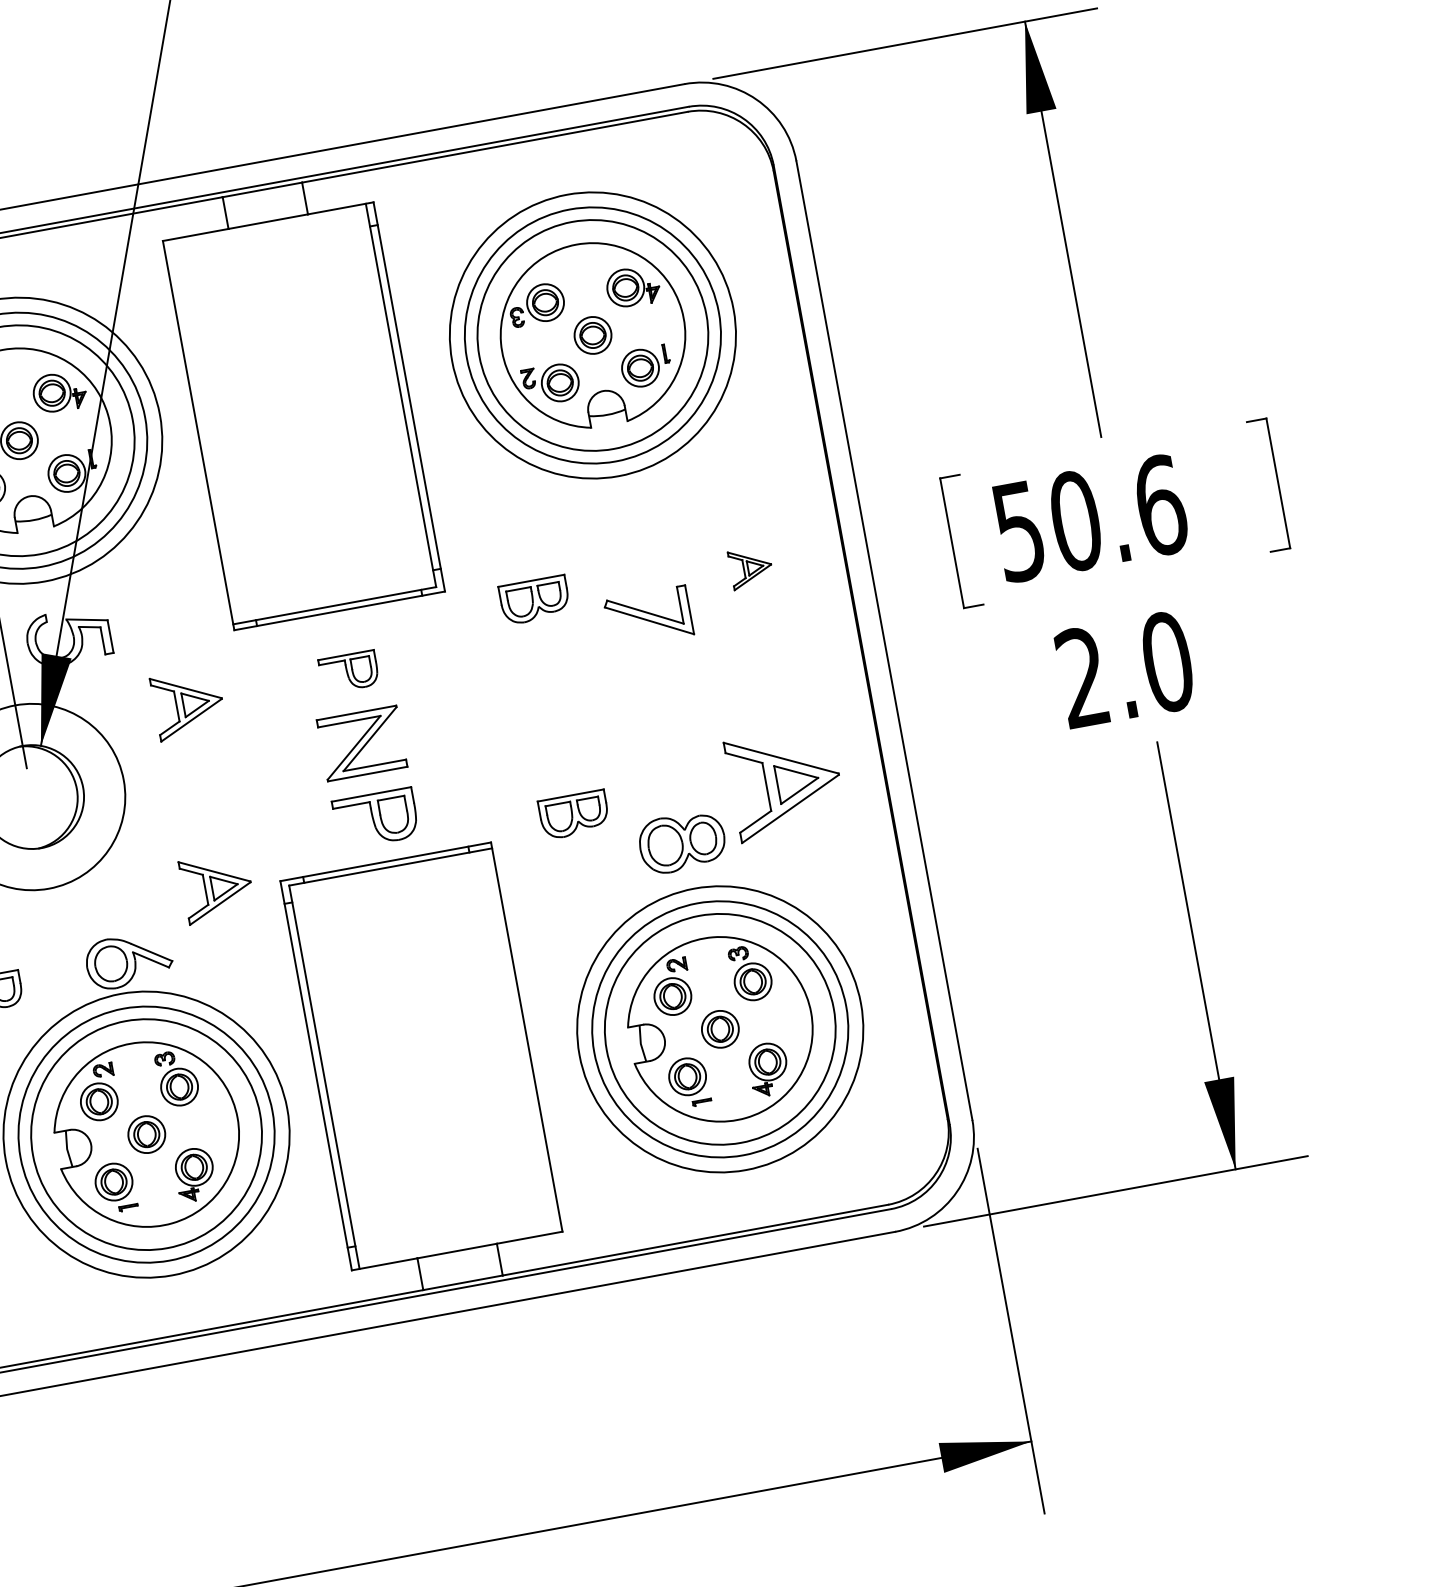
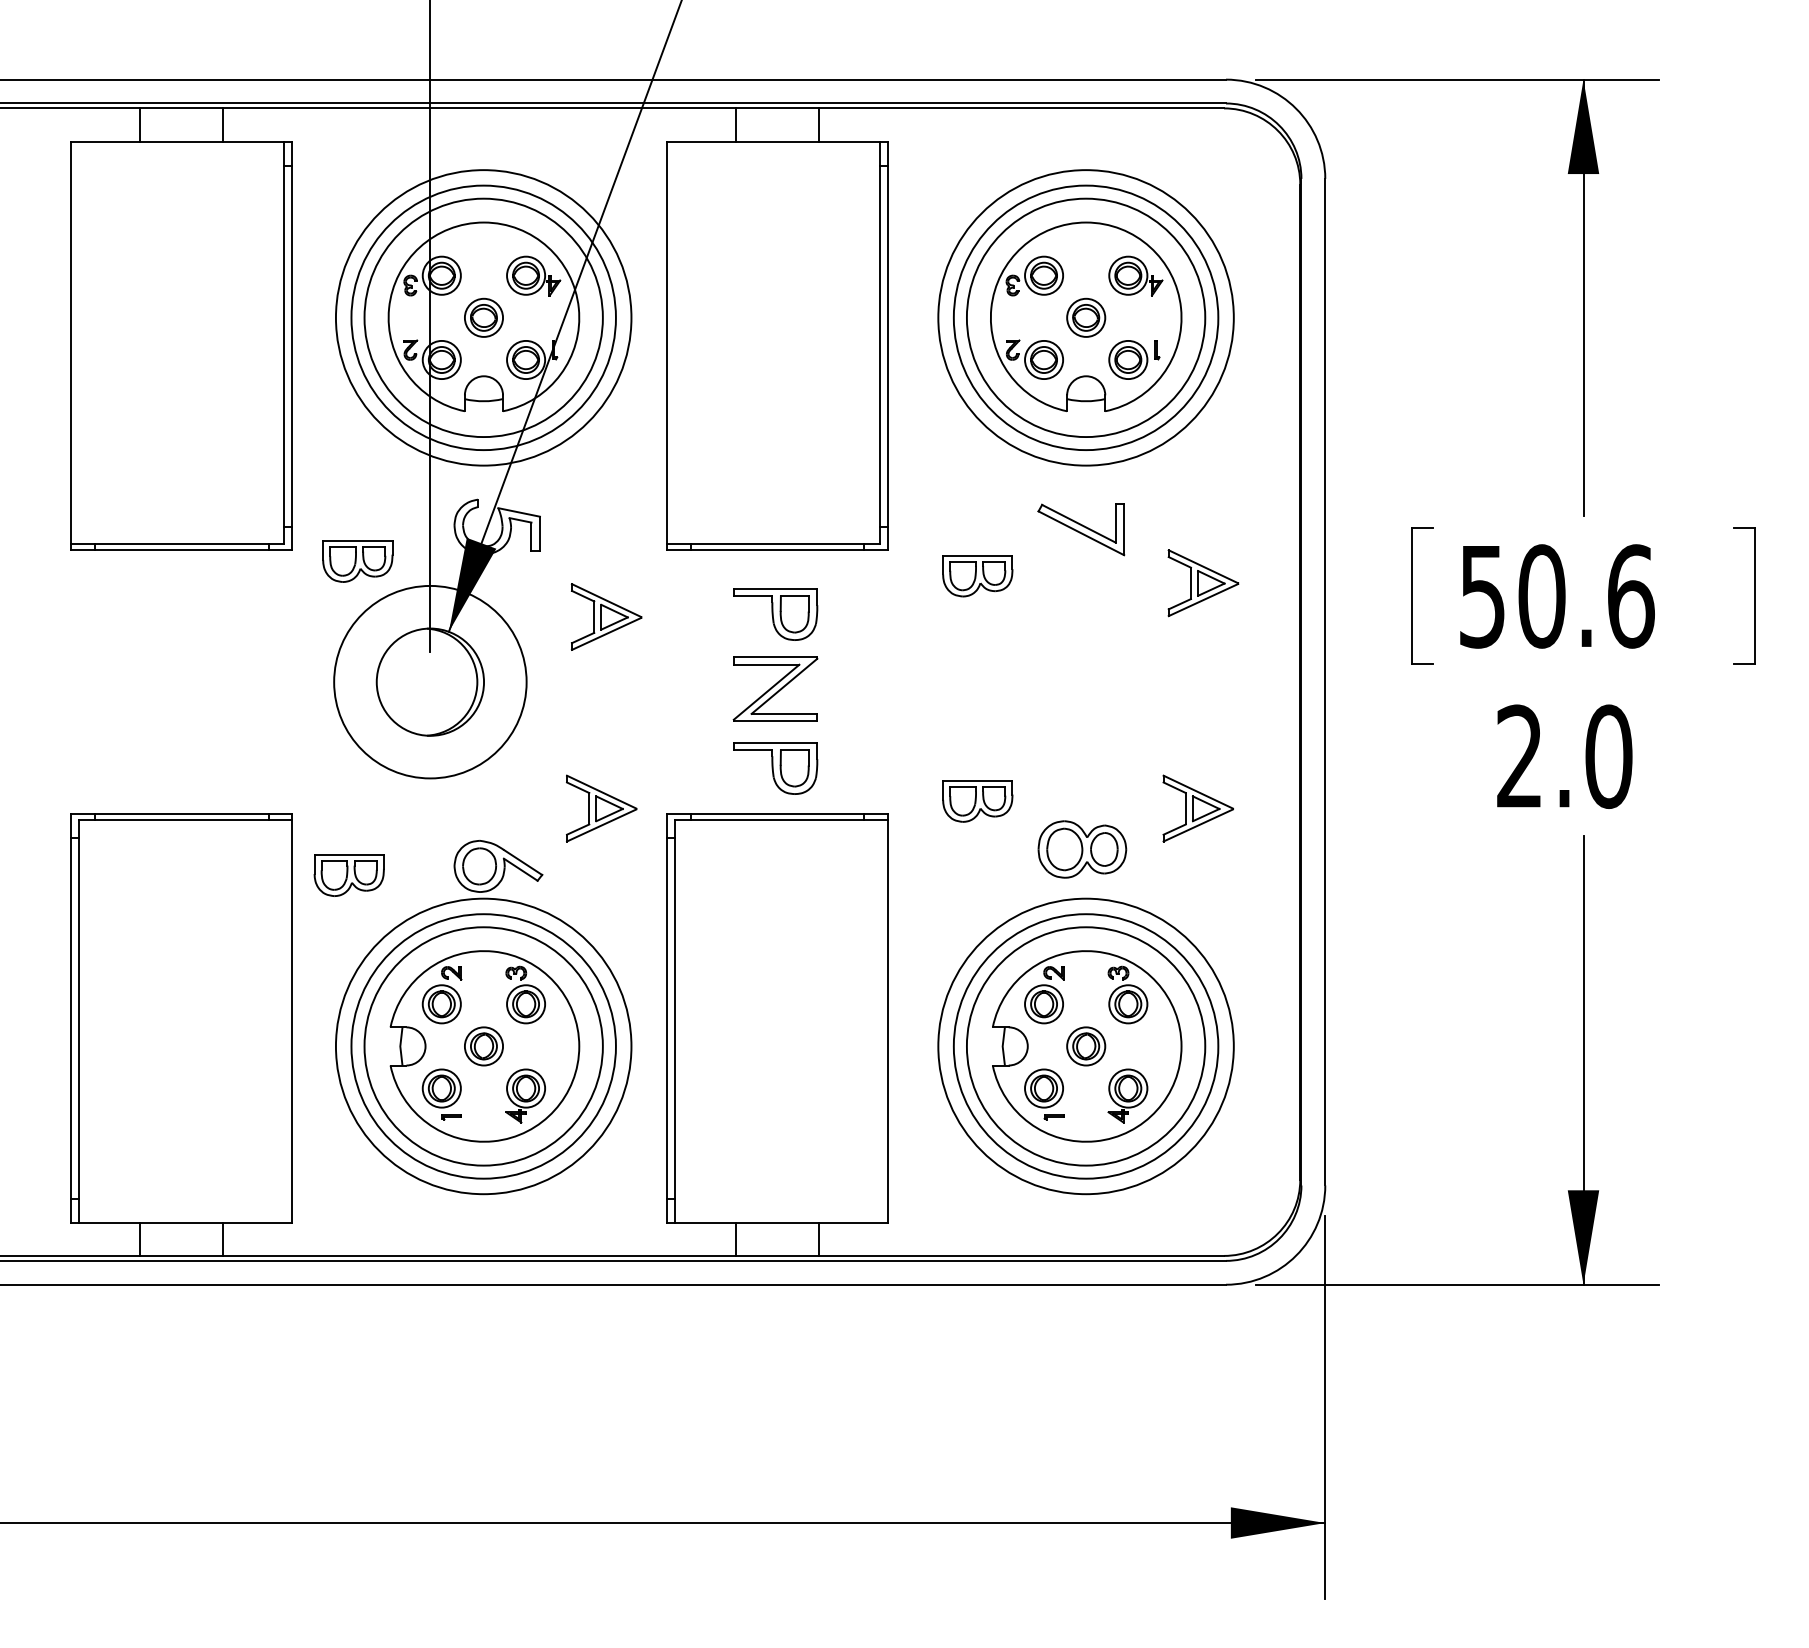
part: (751, 567) -> (1203, 583), size x1.67
part: (648, 617) -> (1081, 529), moved
part: (348, 672) -> (775, 614), size x1.43
part: (784, 783) -> (1197, 808), size x0.62

